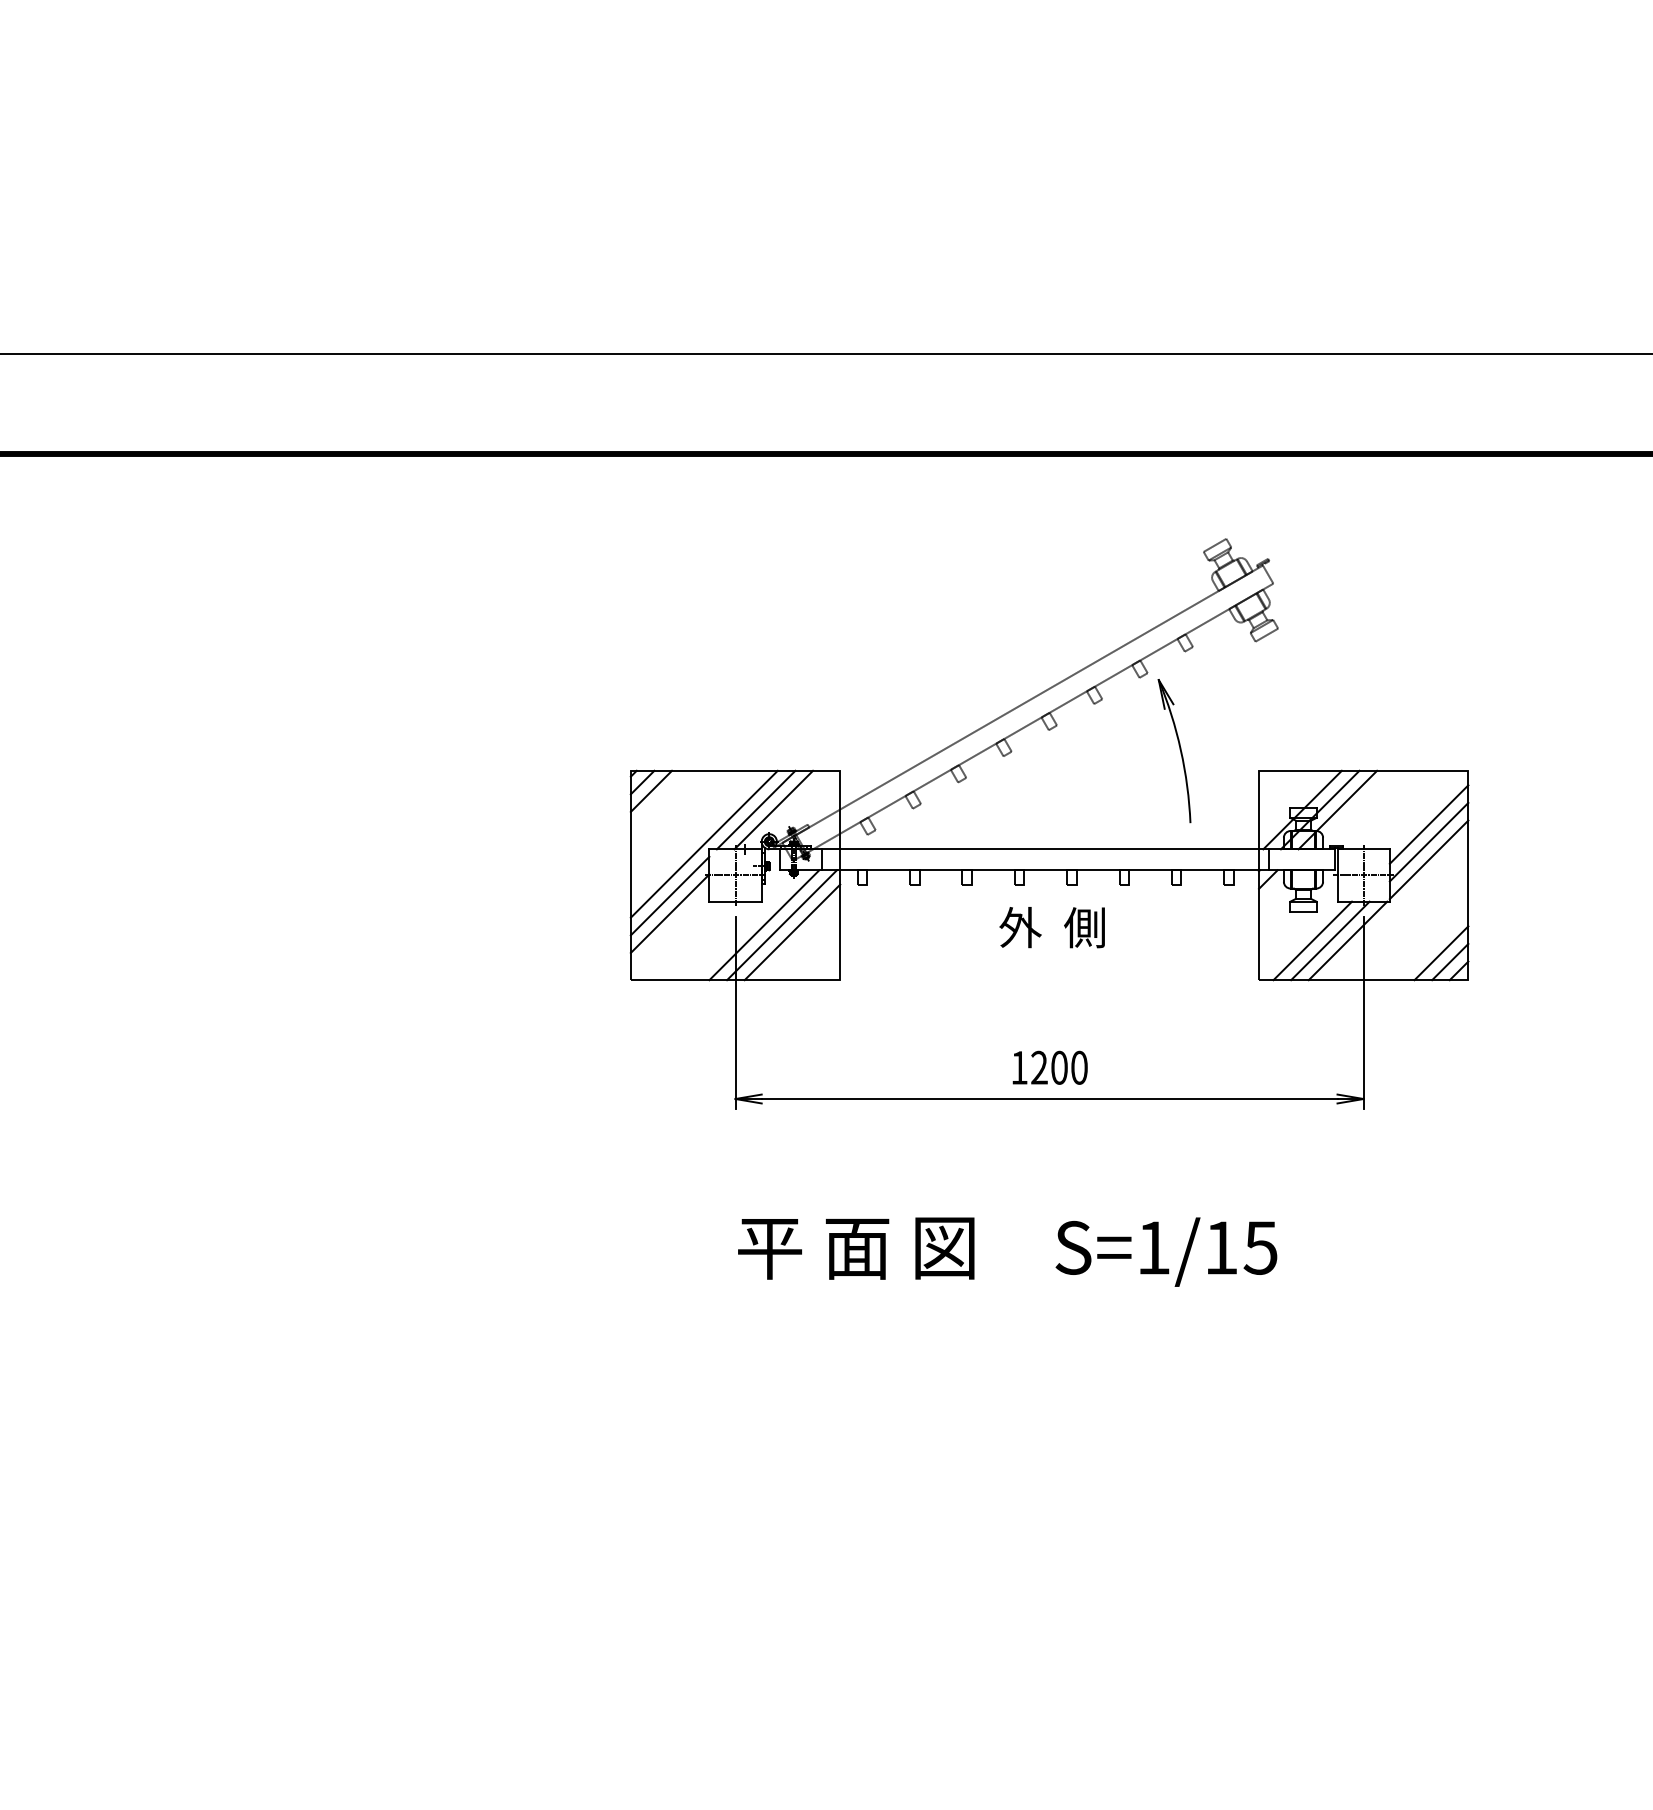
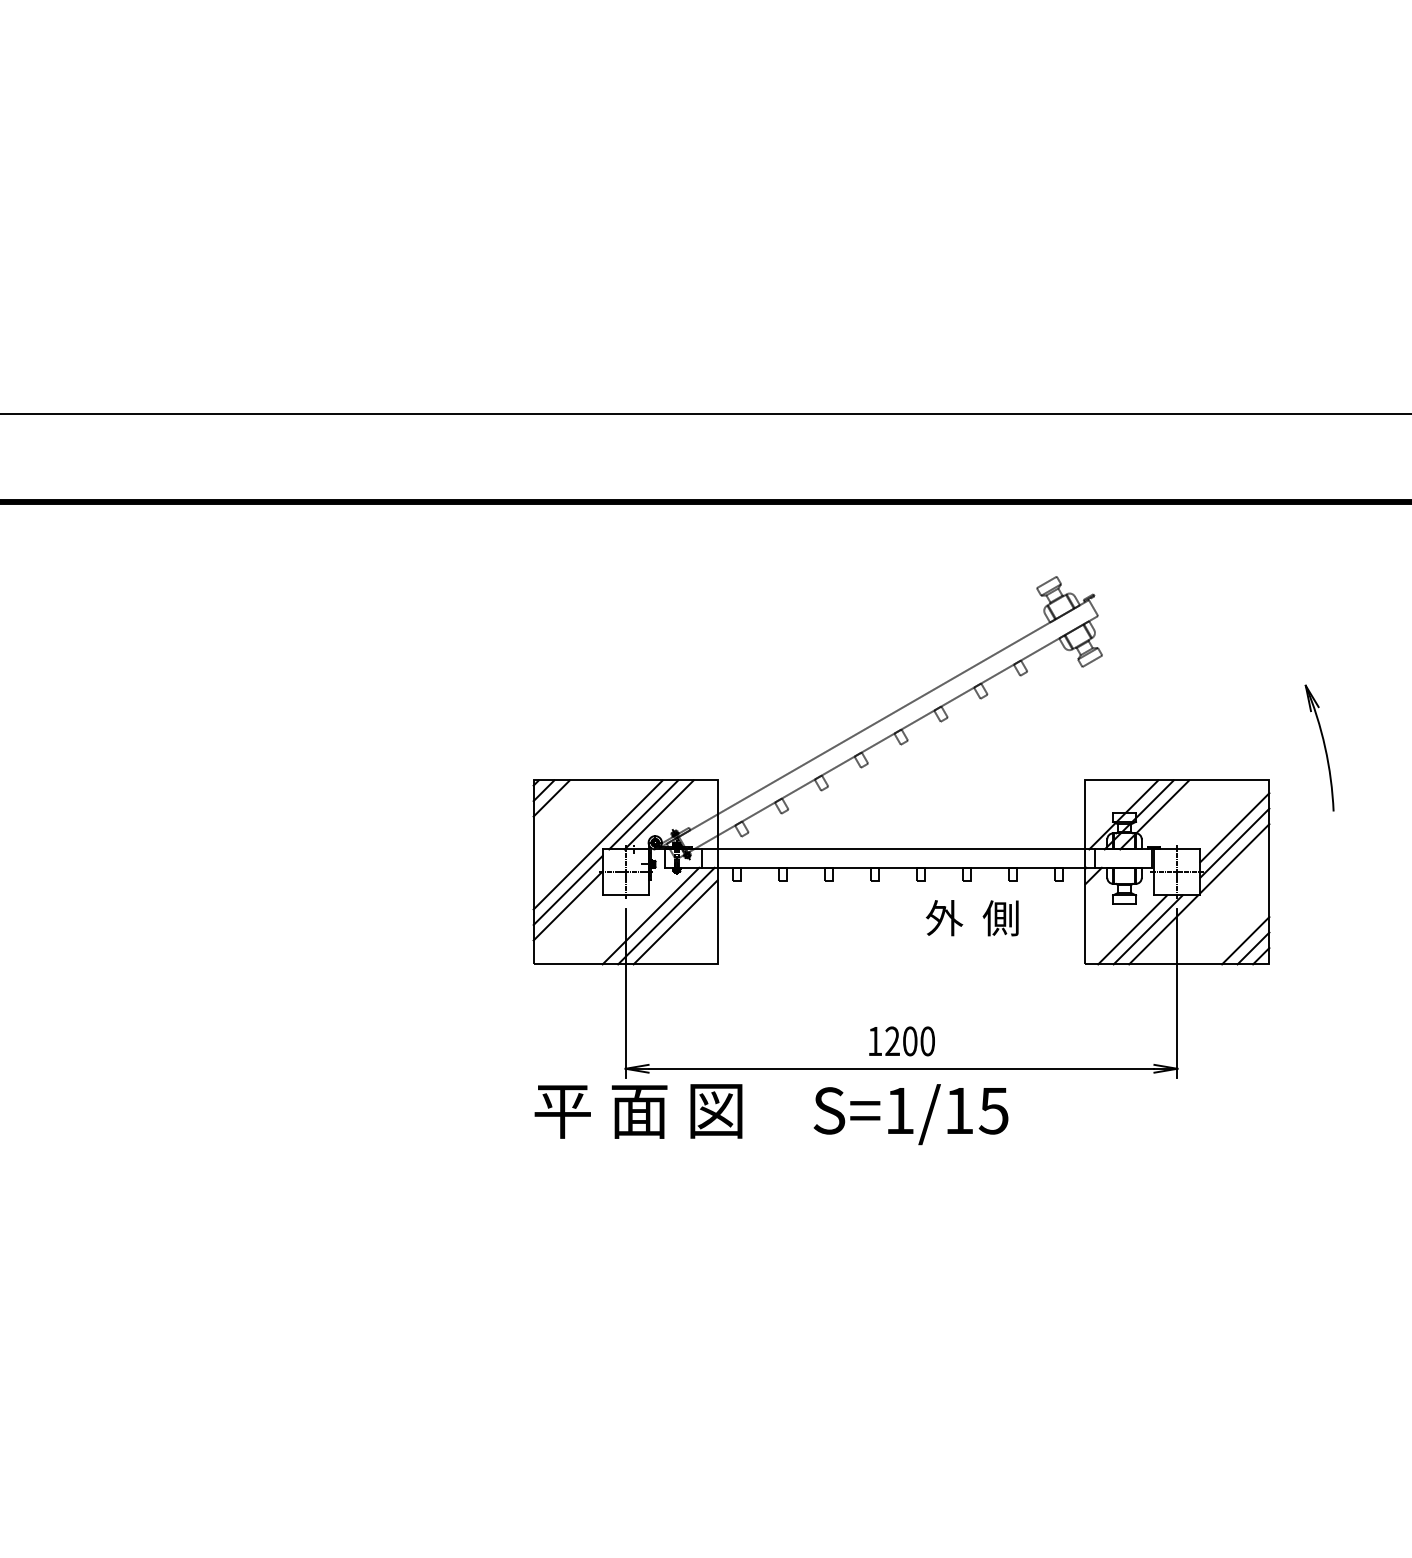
part: (1174, 751) -> (1319, 748), moved
text: (1051, 927) -> (971, 918), moved
text: (1007, 1251) -> (771, 1114), moved

